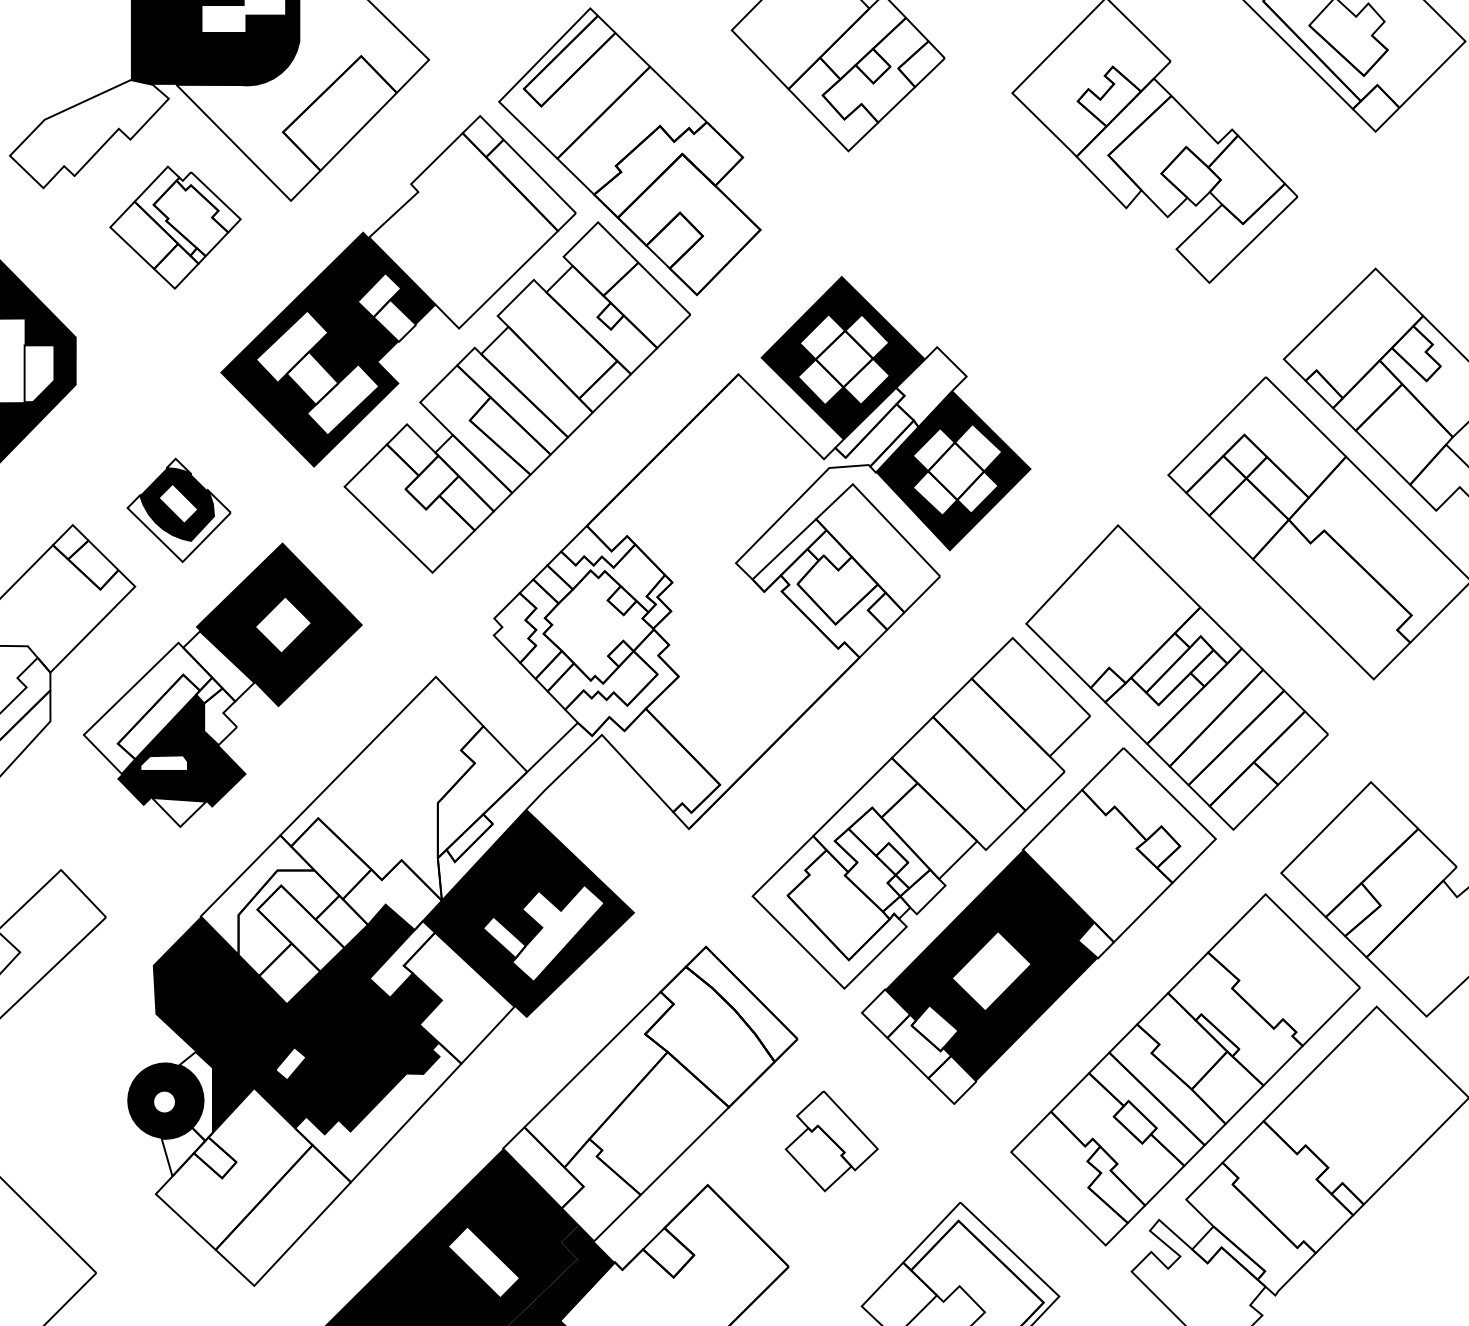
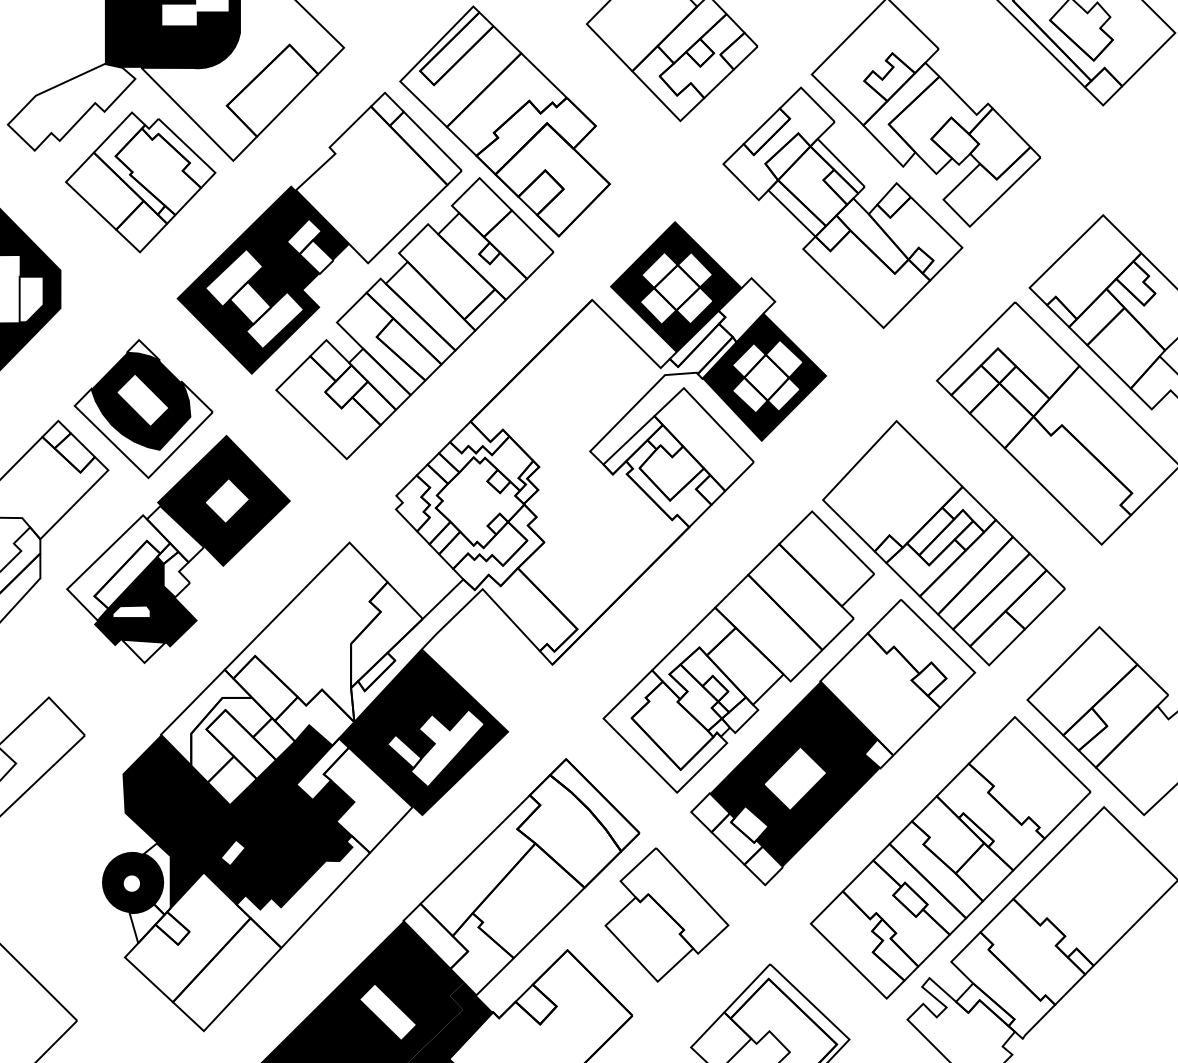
part: (175, 227) -> (140, 182), size x1.43
part: (1051, 259) -> (843, 207), added
part: (178, 510) -> (143, 409), size x1.67
part: (831, 1141) -> (666, 915), size x1.67

